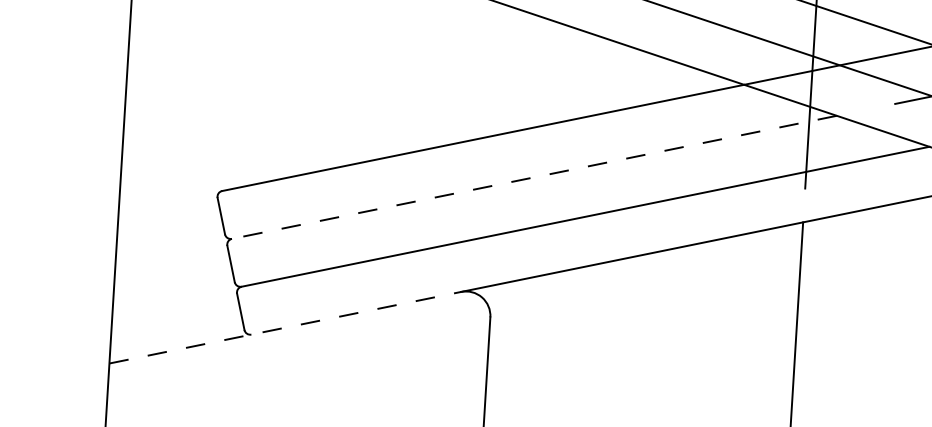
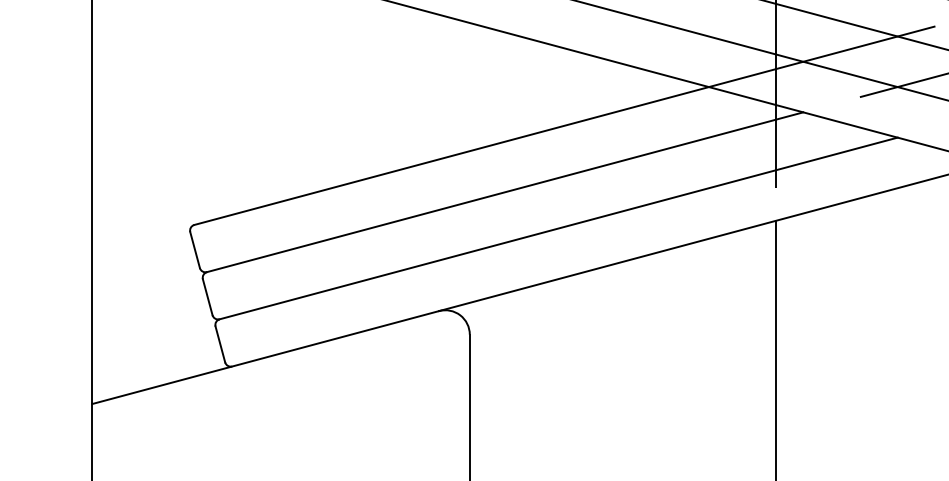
line: (534, 177) -> (505, 192), dashed -> solid
line: (286, 327) -> (266, 357), dashed -> solid

